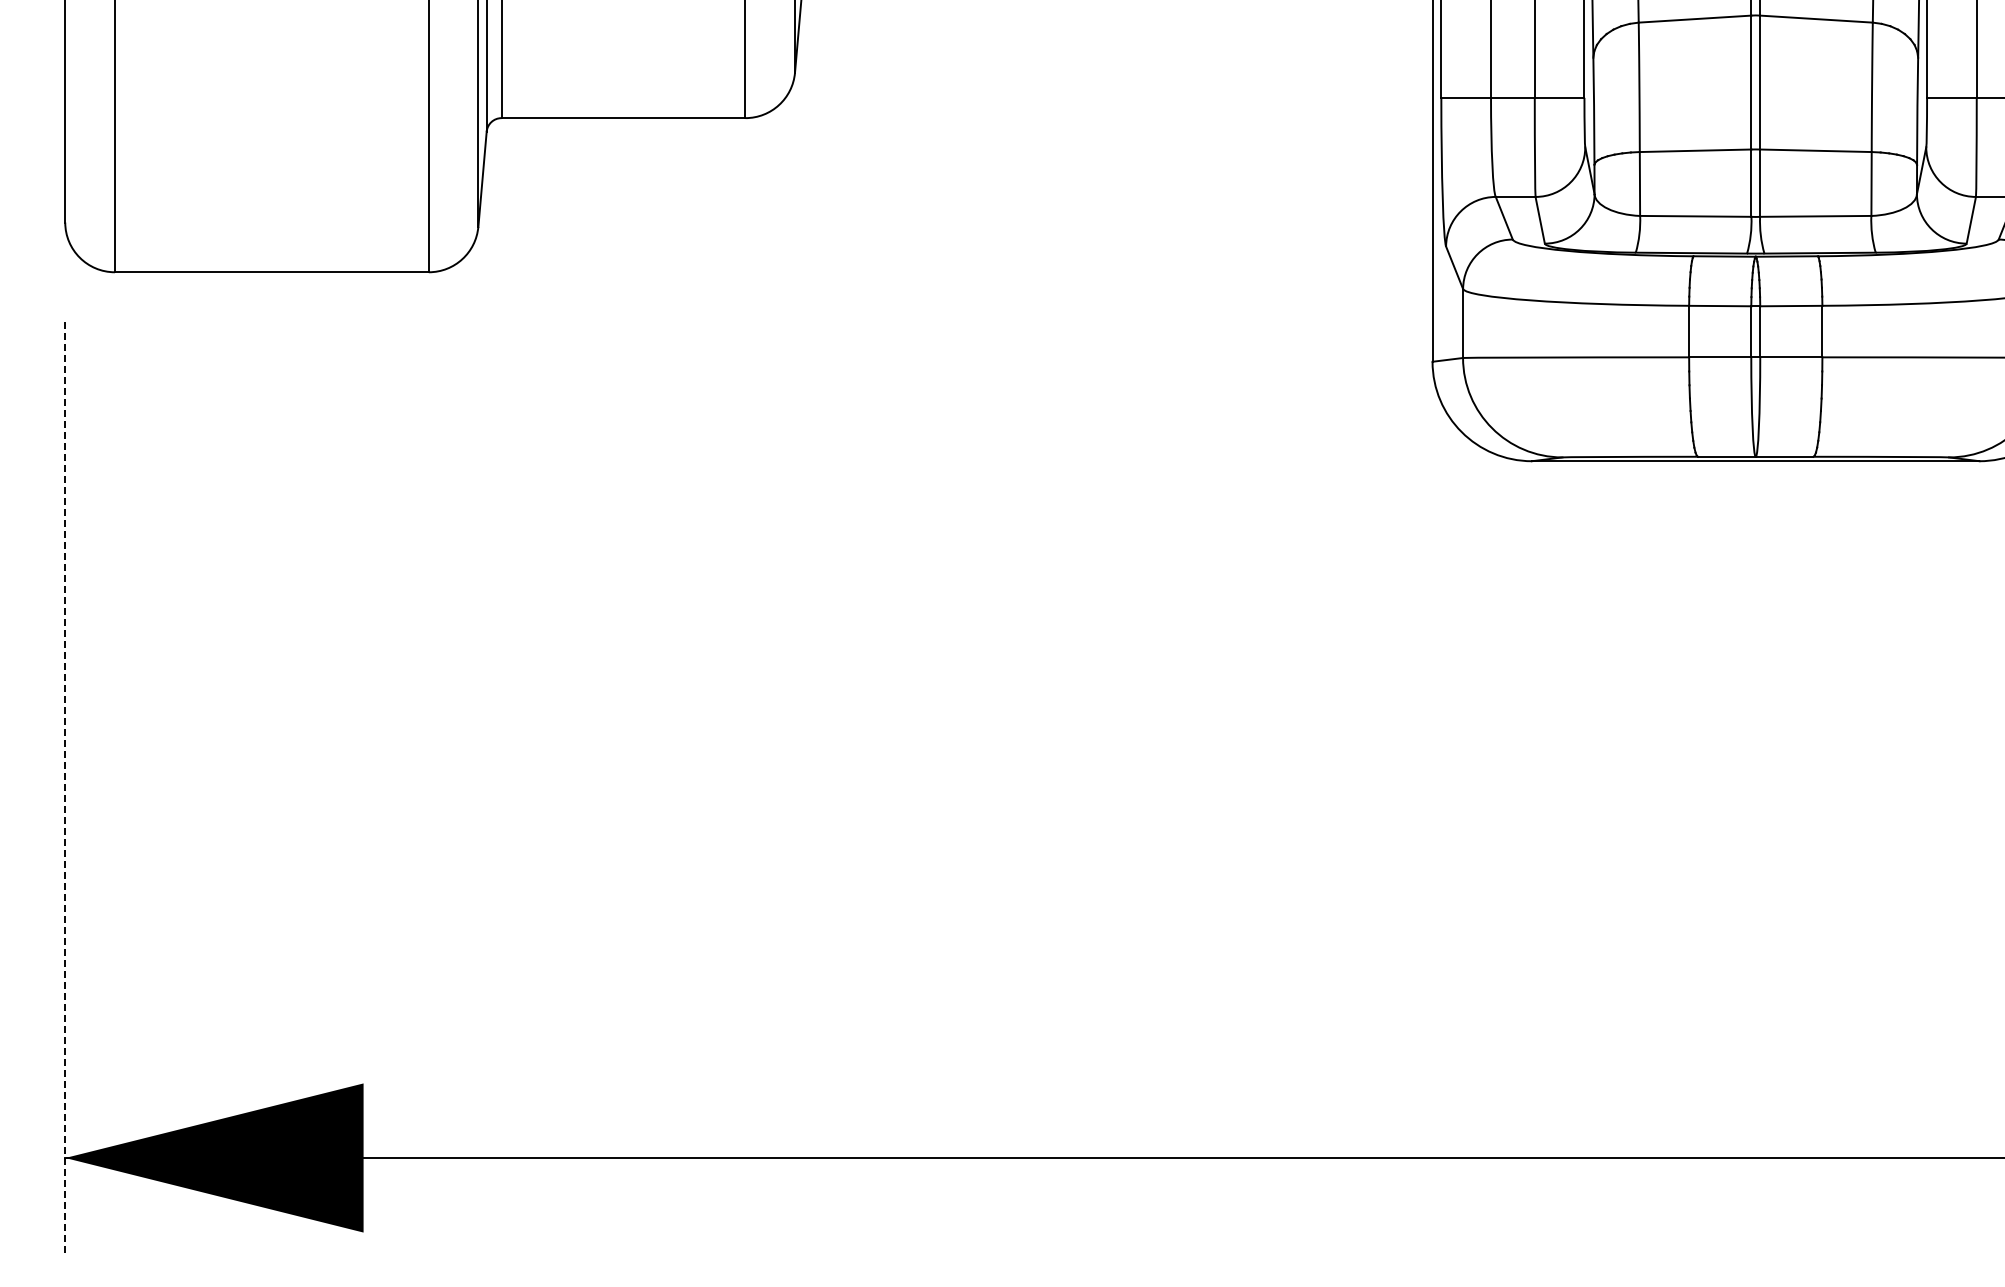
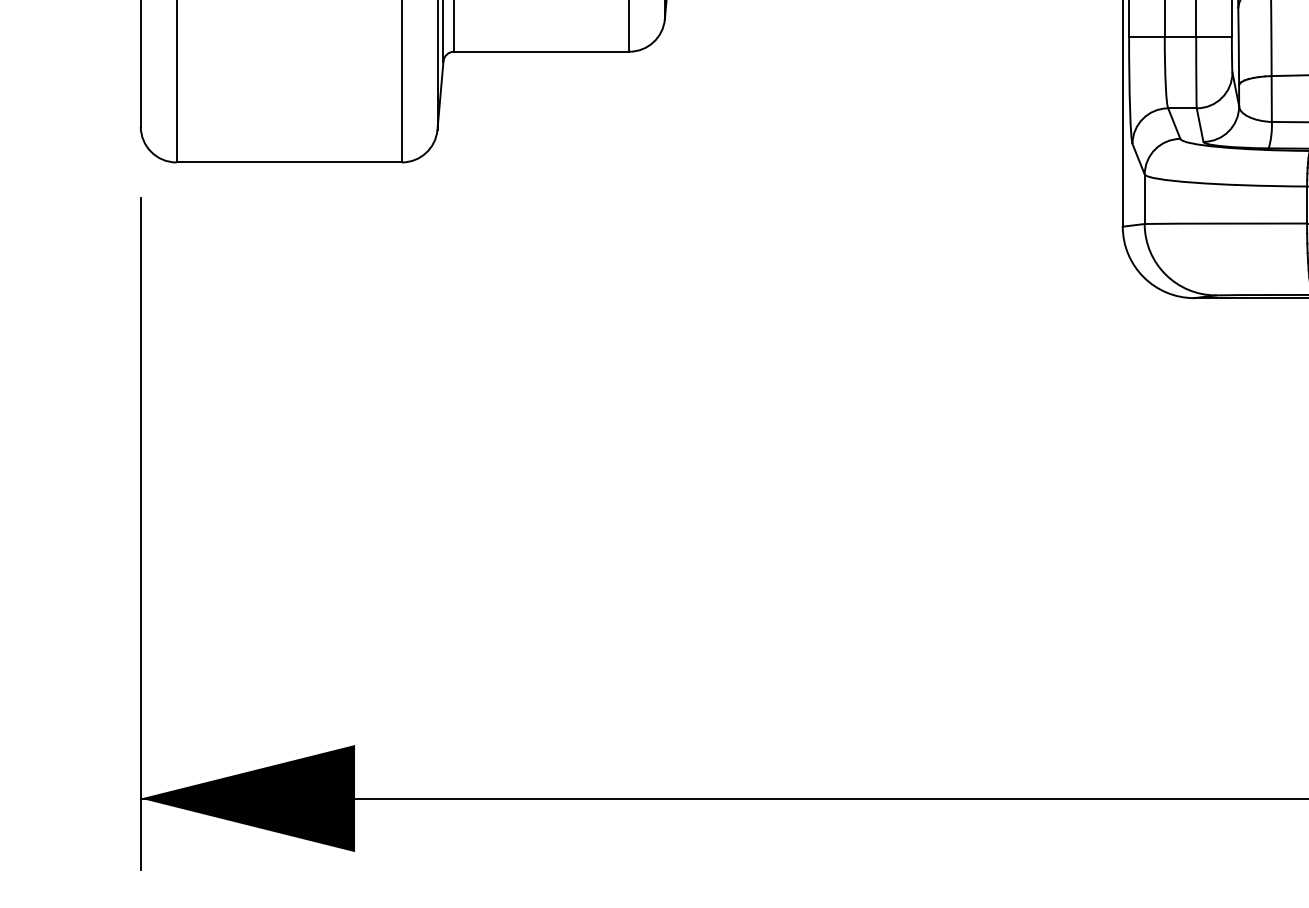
line: (65, 789) -> (140, 533), dashed -> solid

